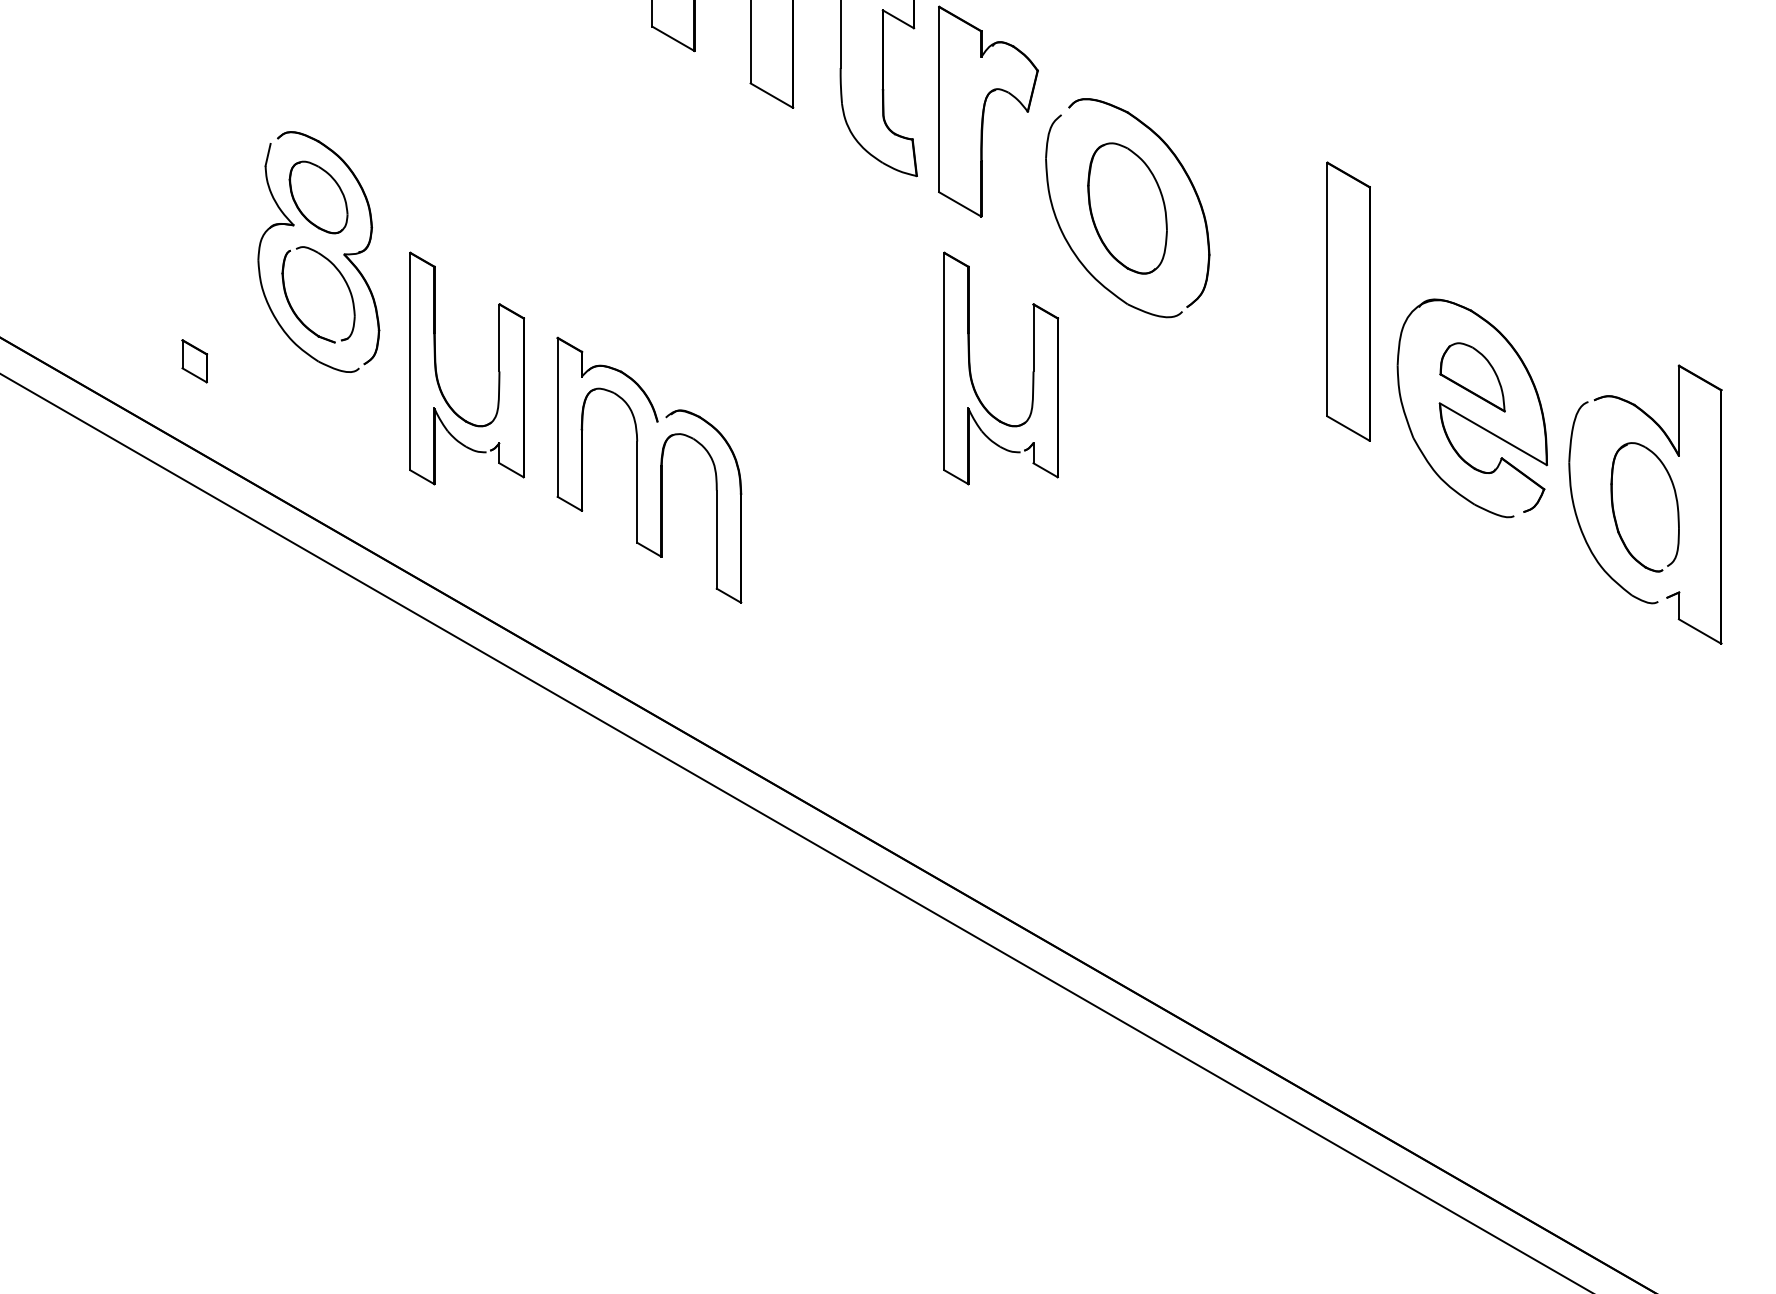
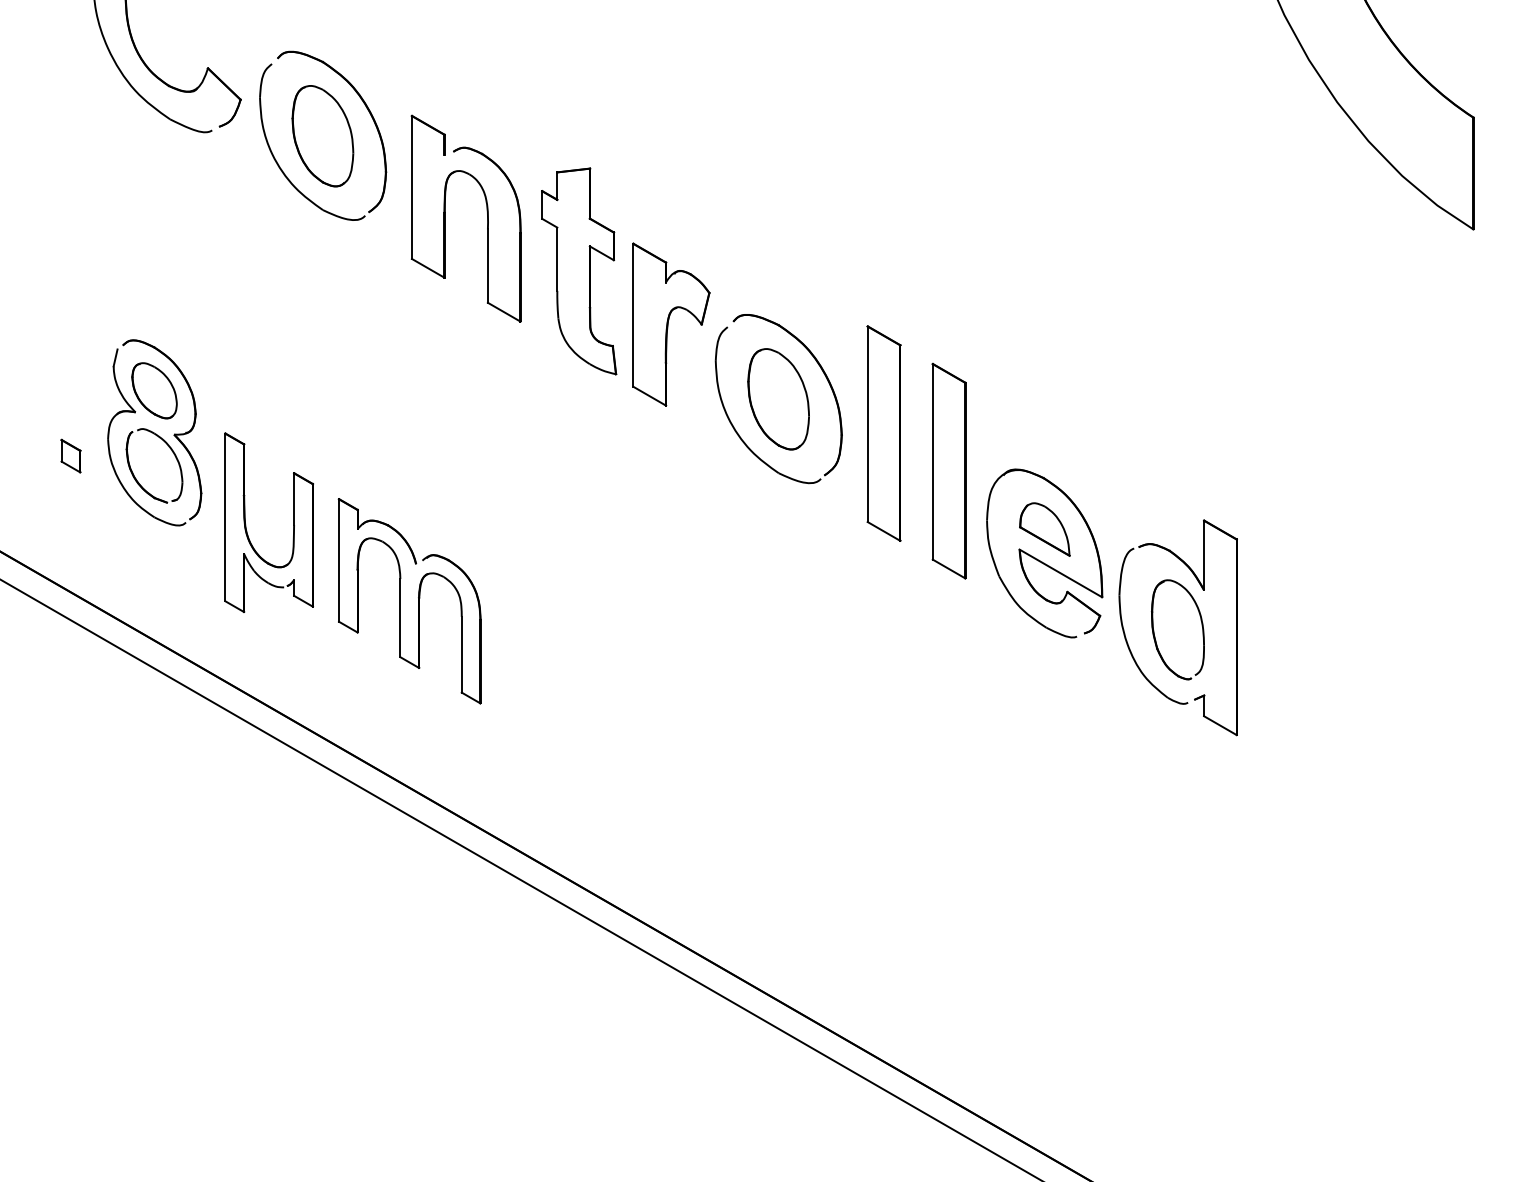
part: (1263, 252) -> (883, 433), added
part: (194, 360) -> (70, 455), moved
part: (971, 370) -> (658, 524), removed

